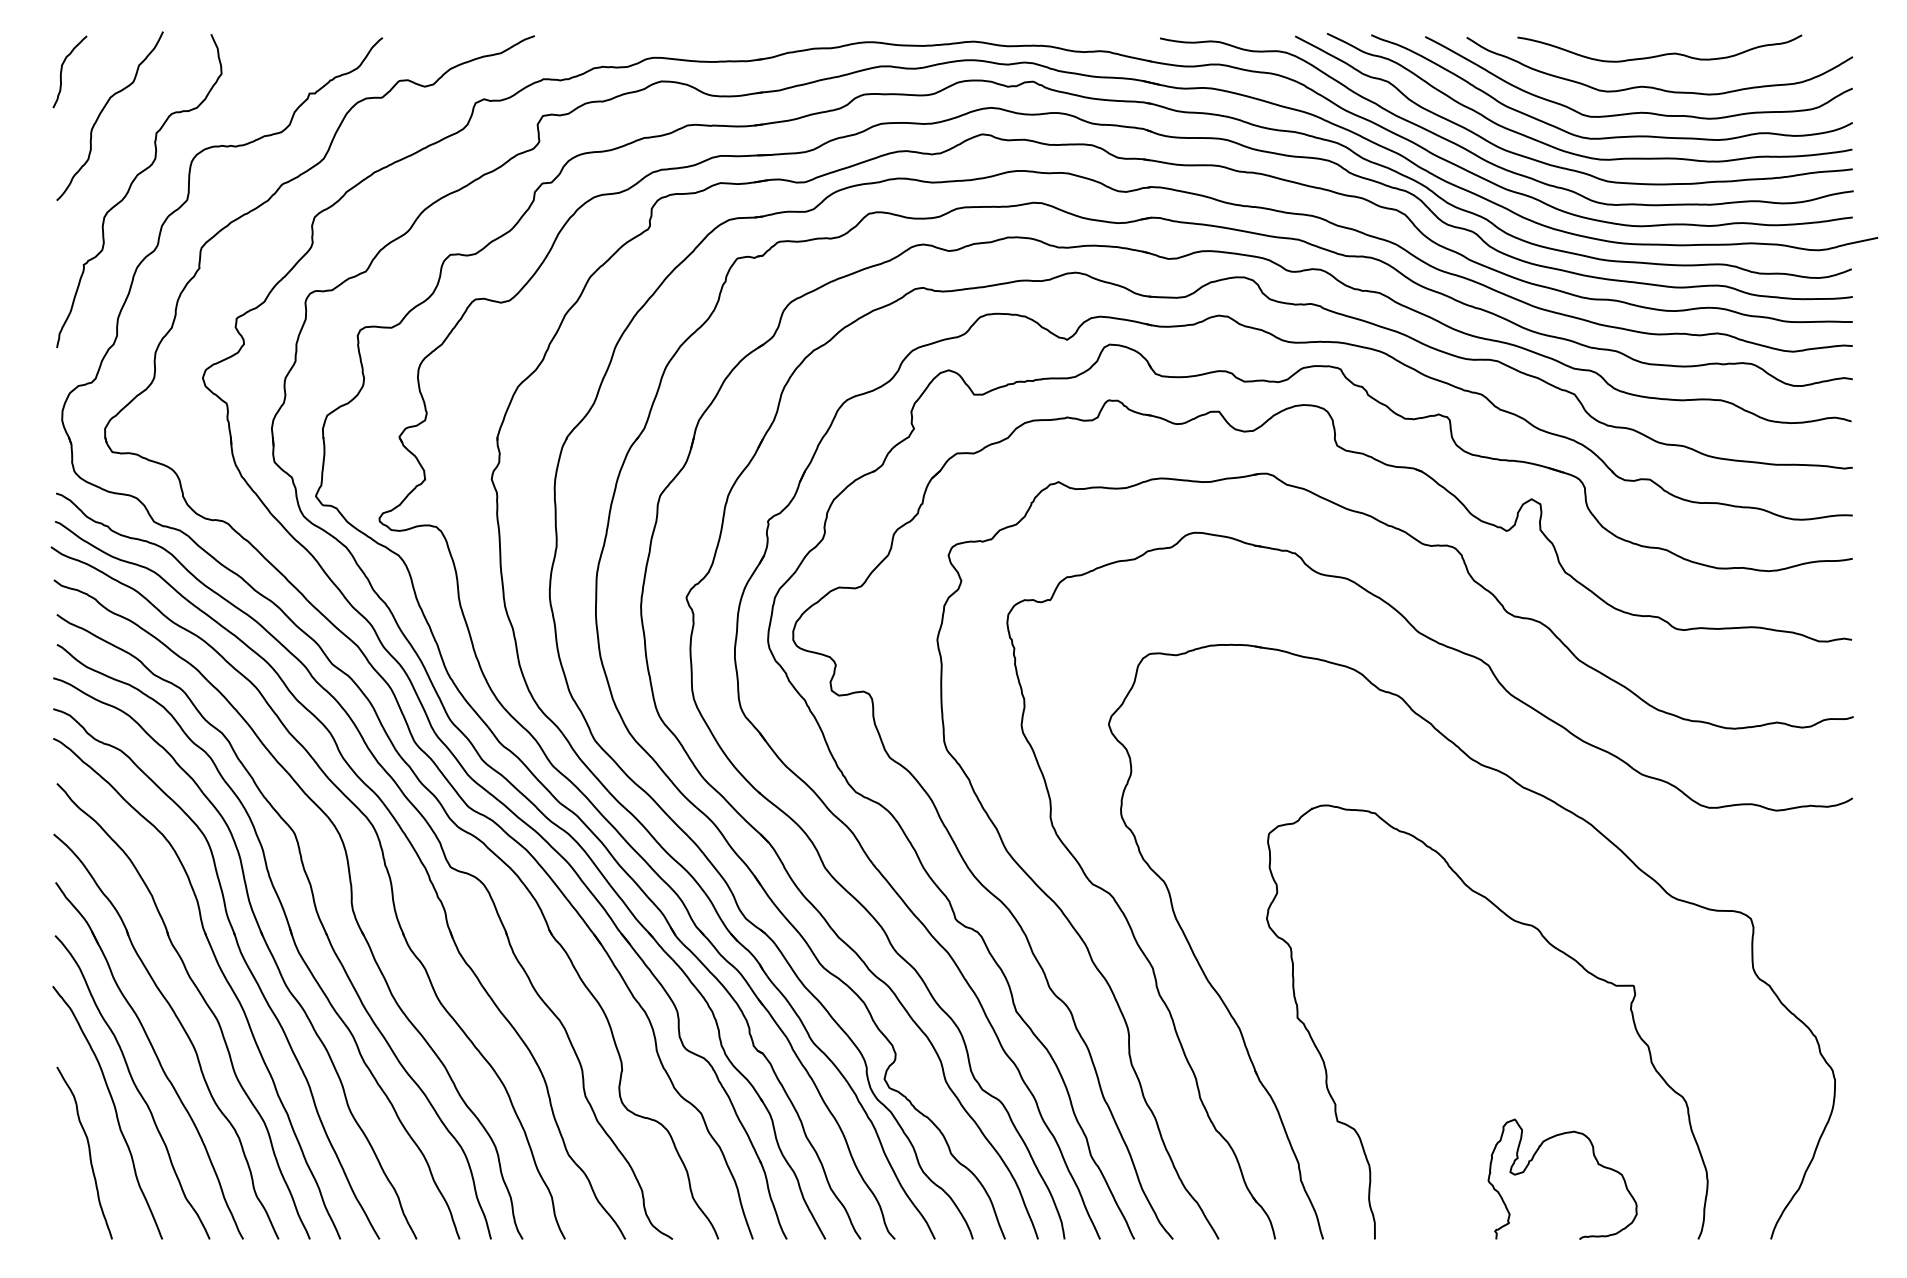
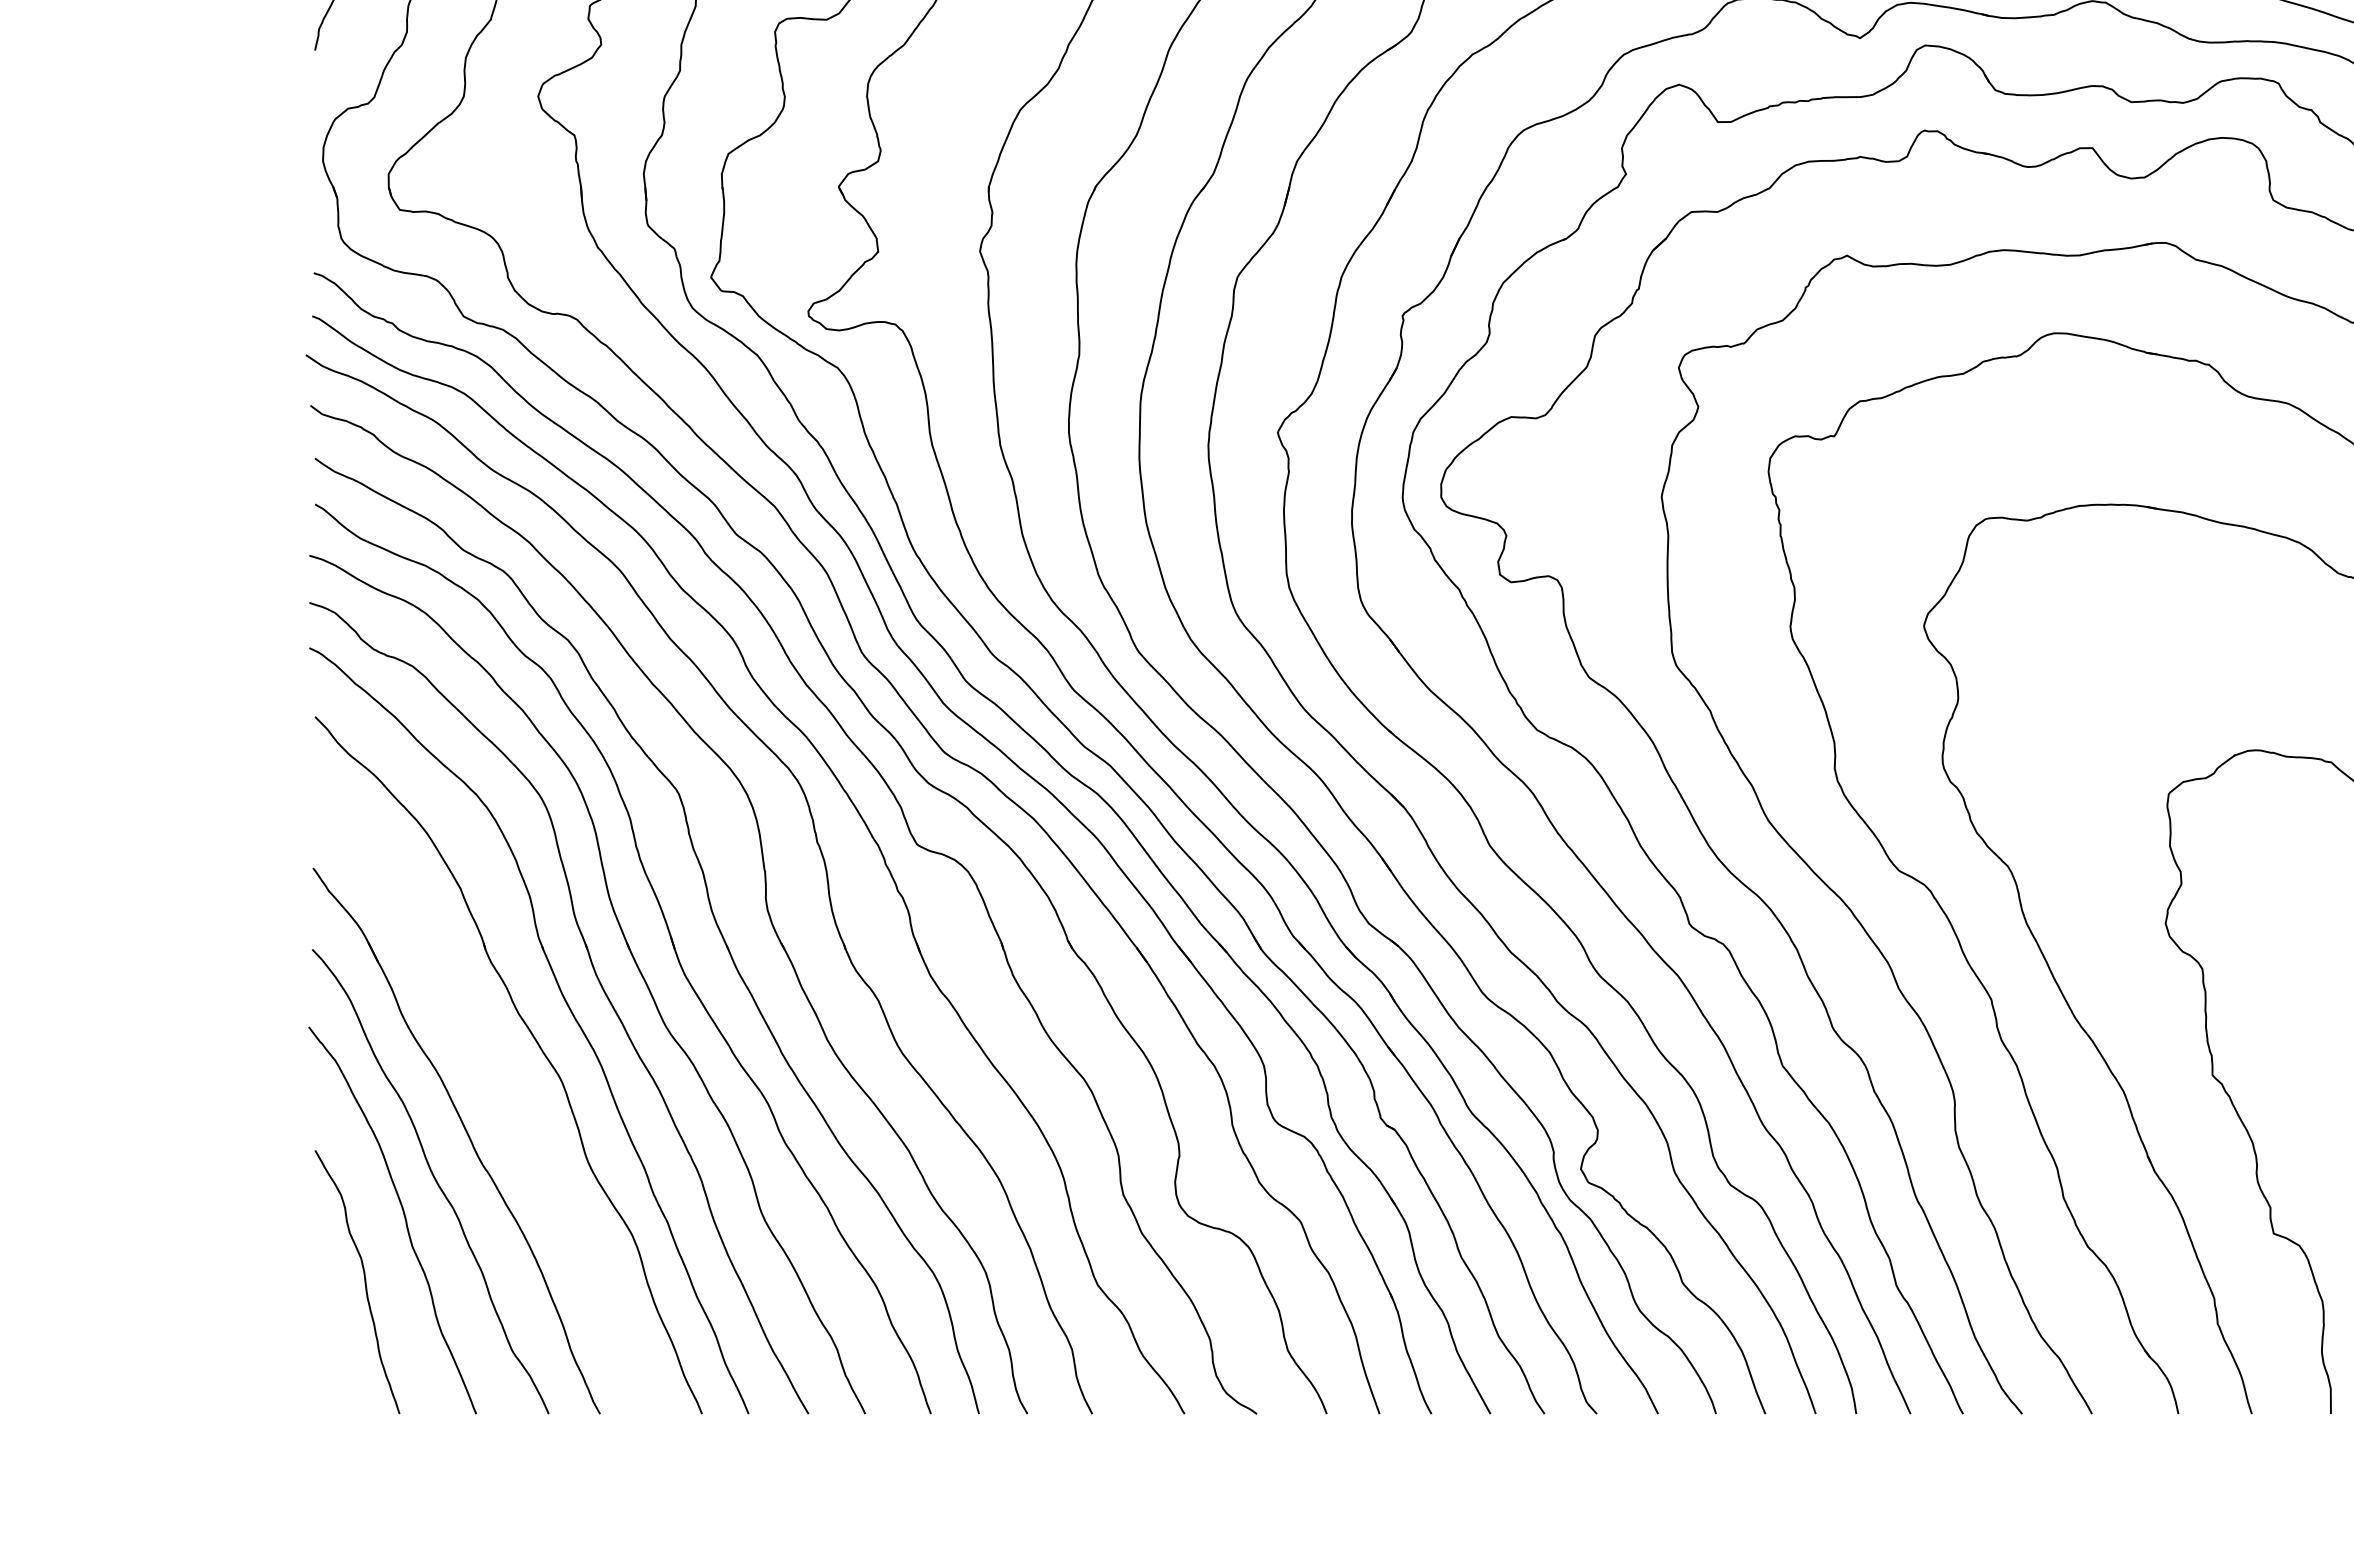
part: (180, 1025) -> (504, 1086), removed

